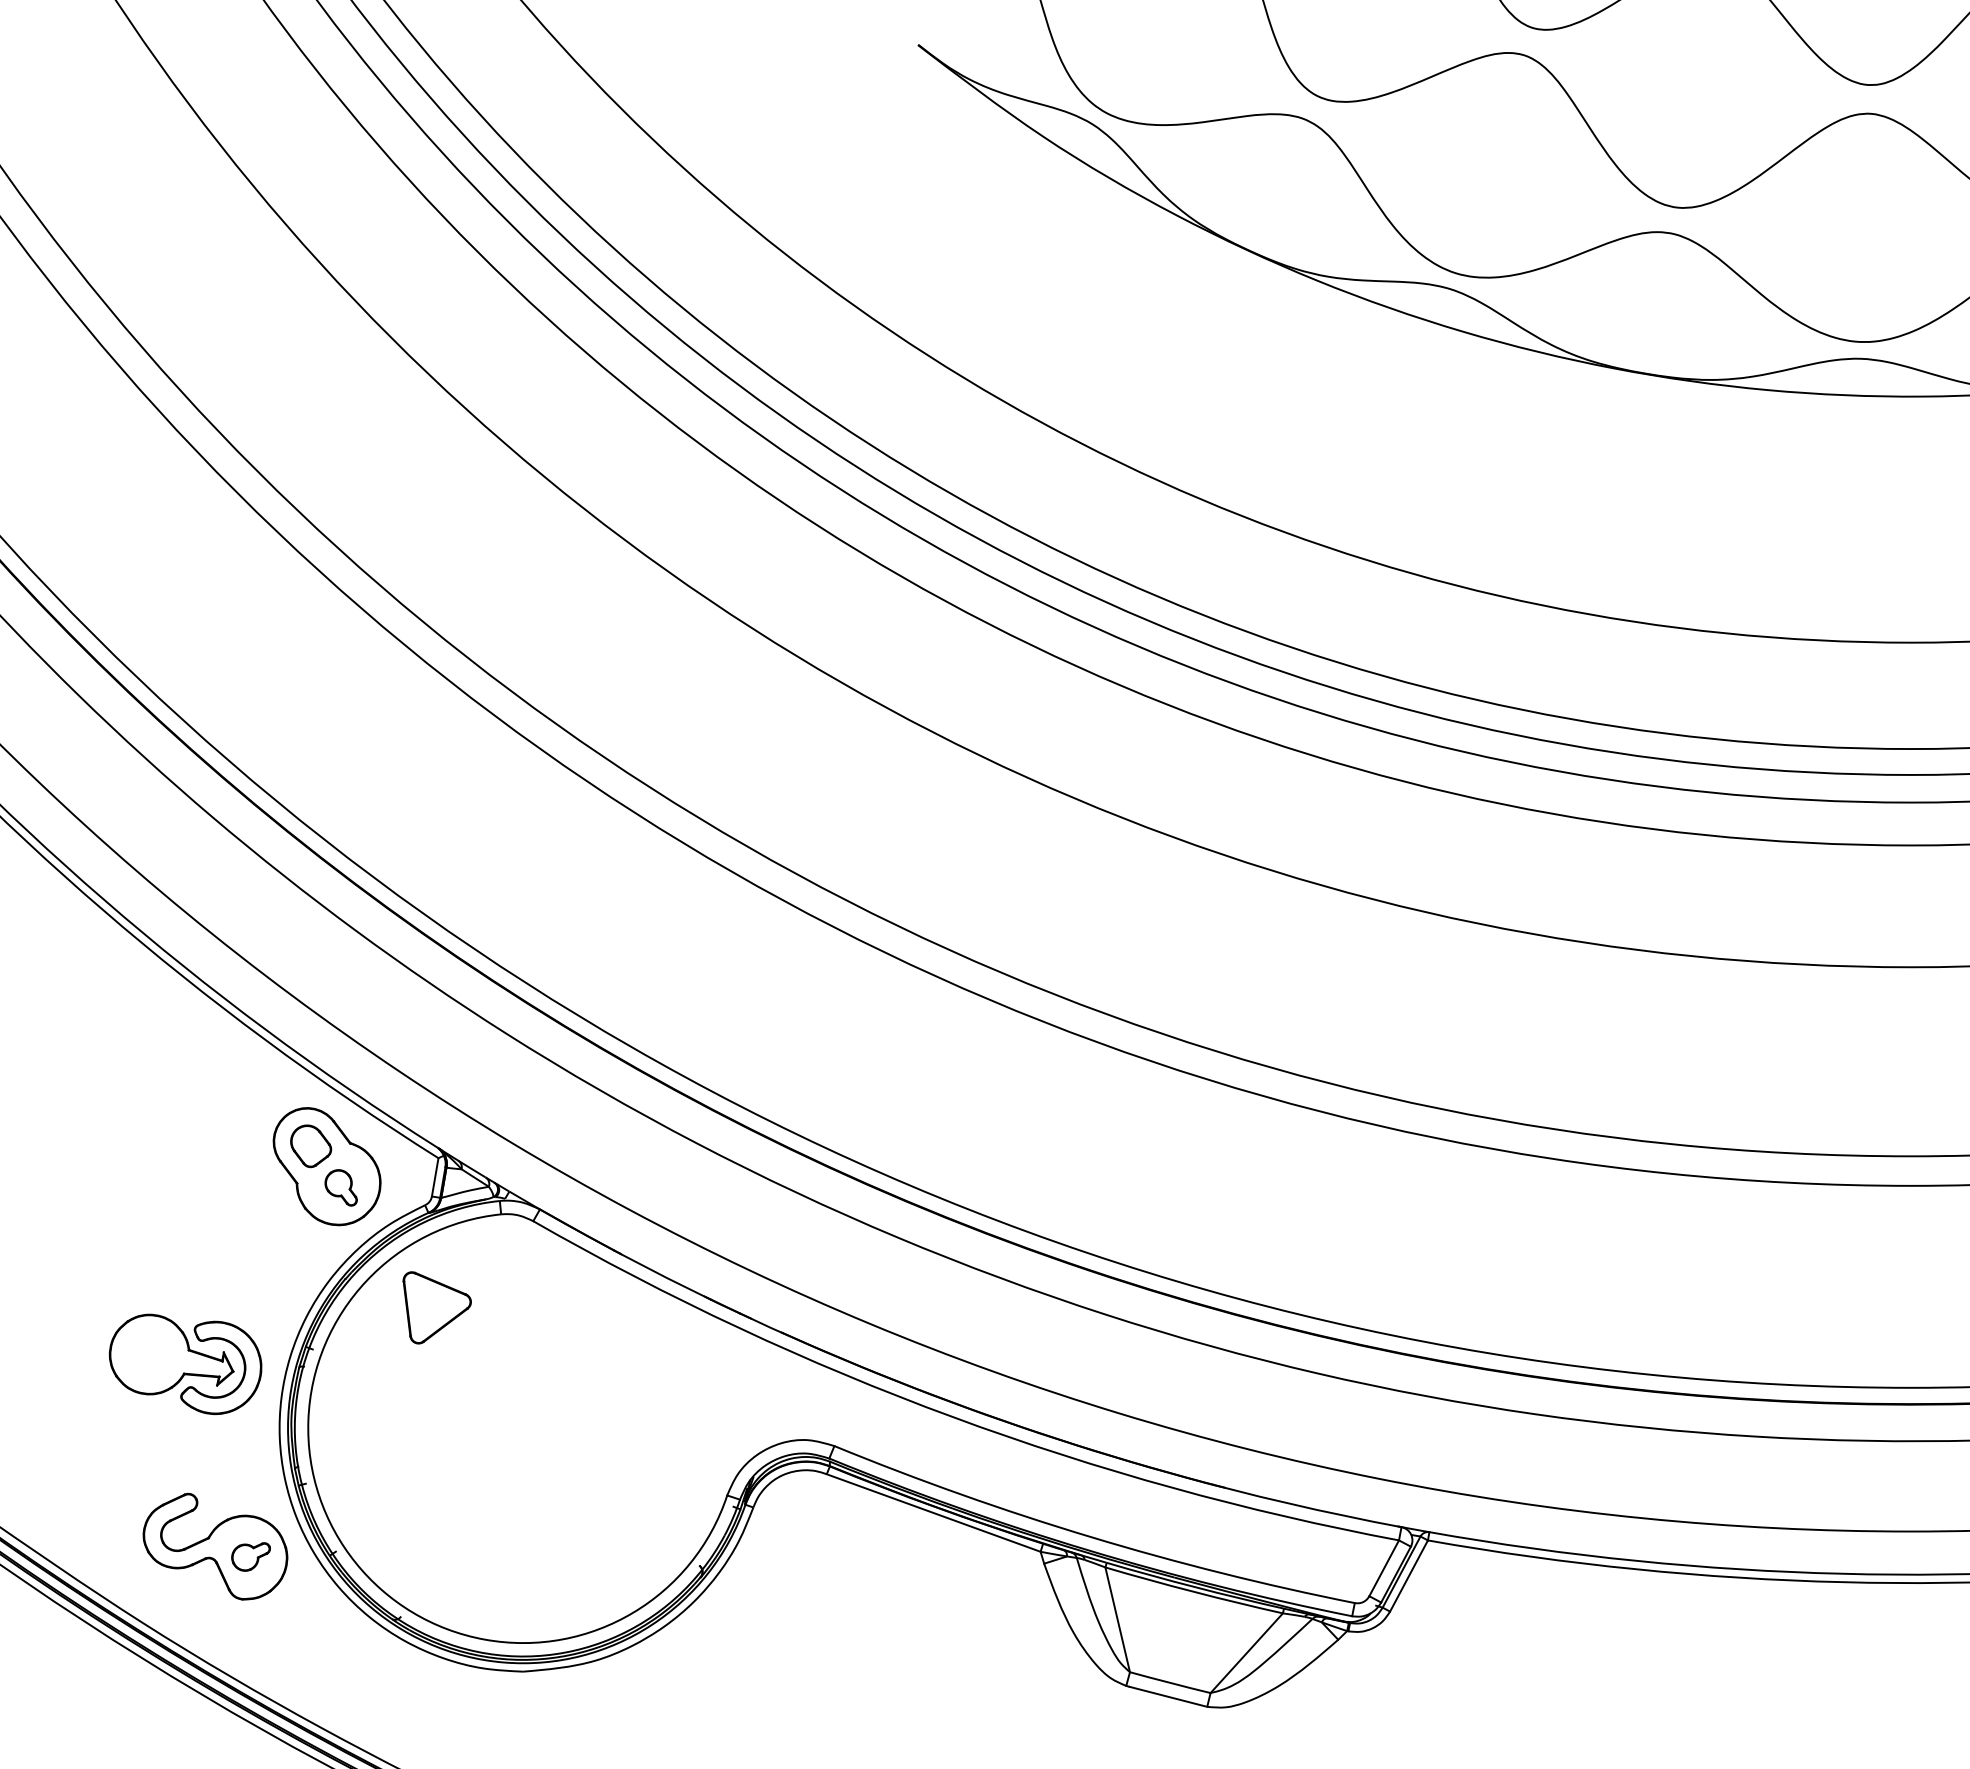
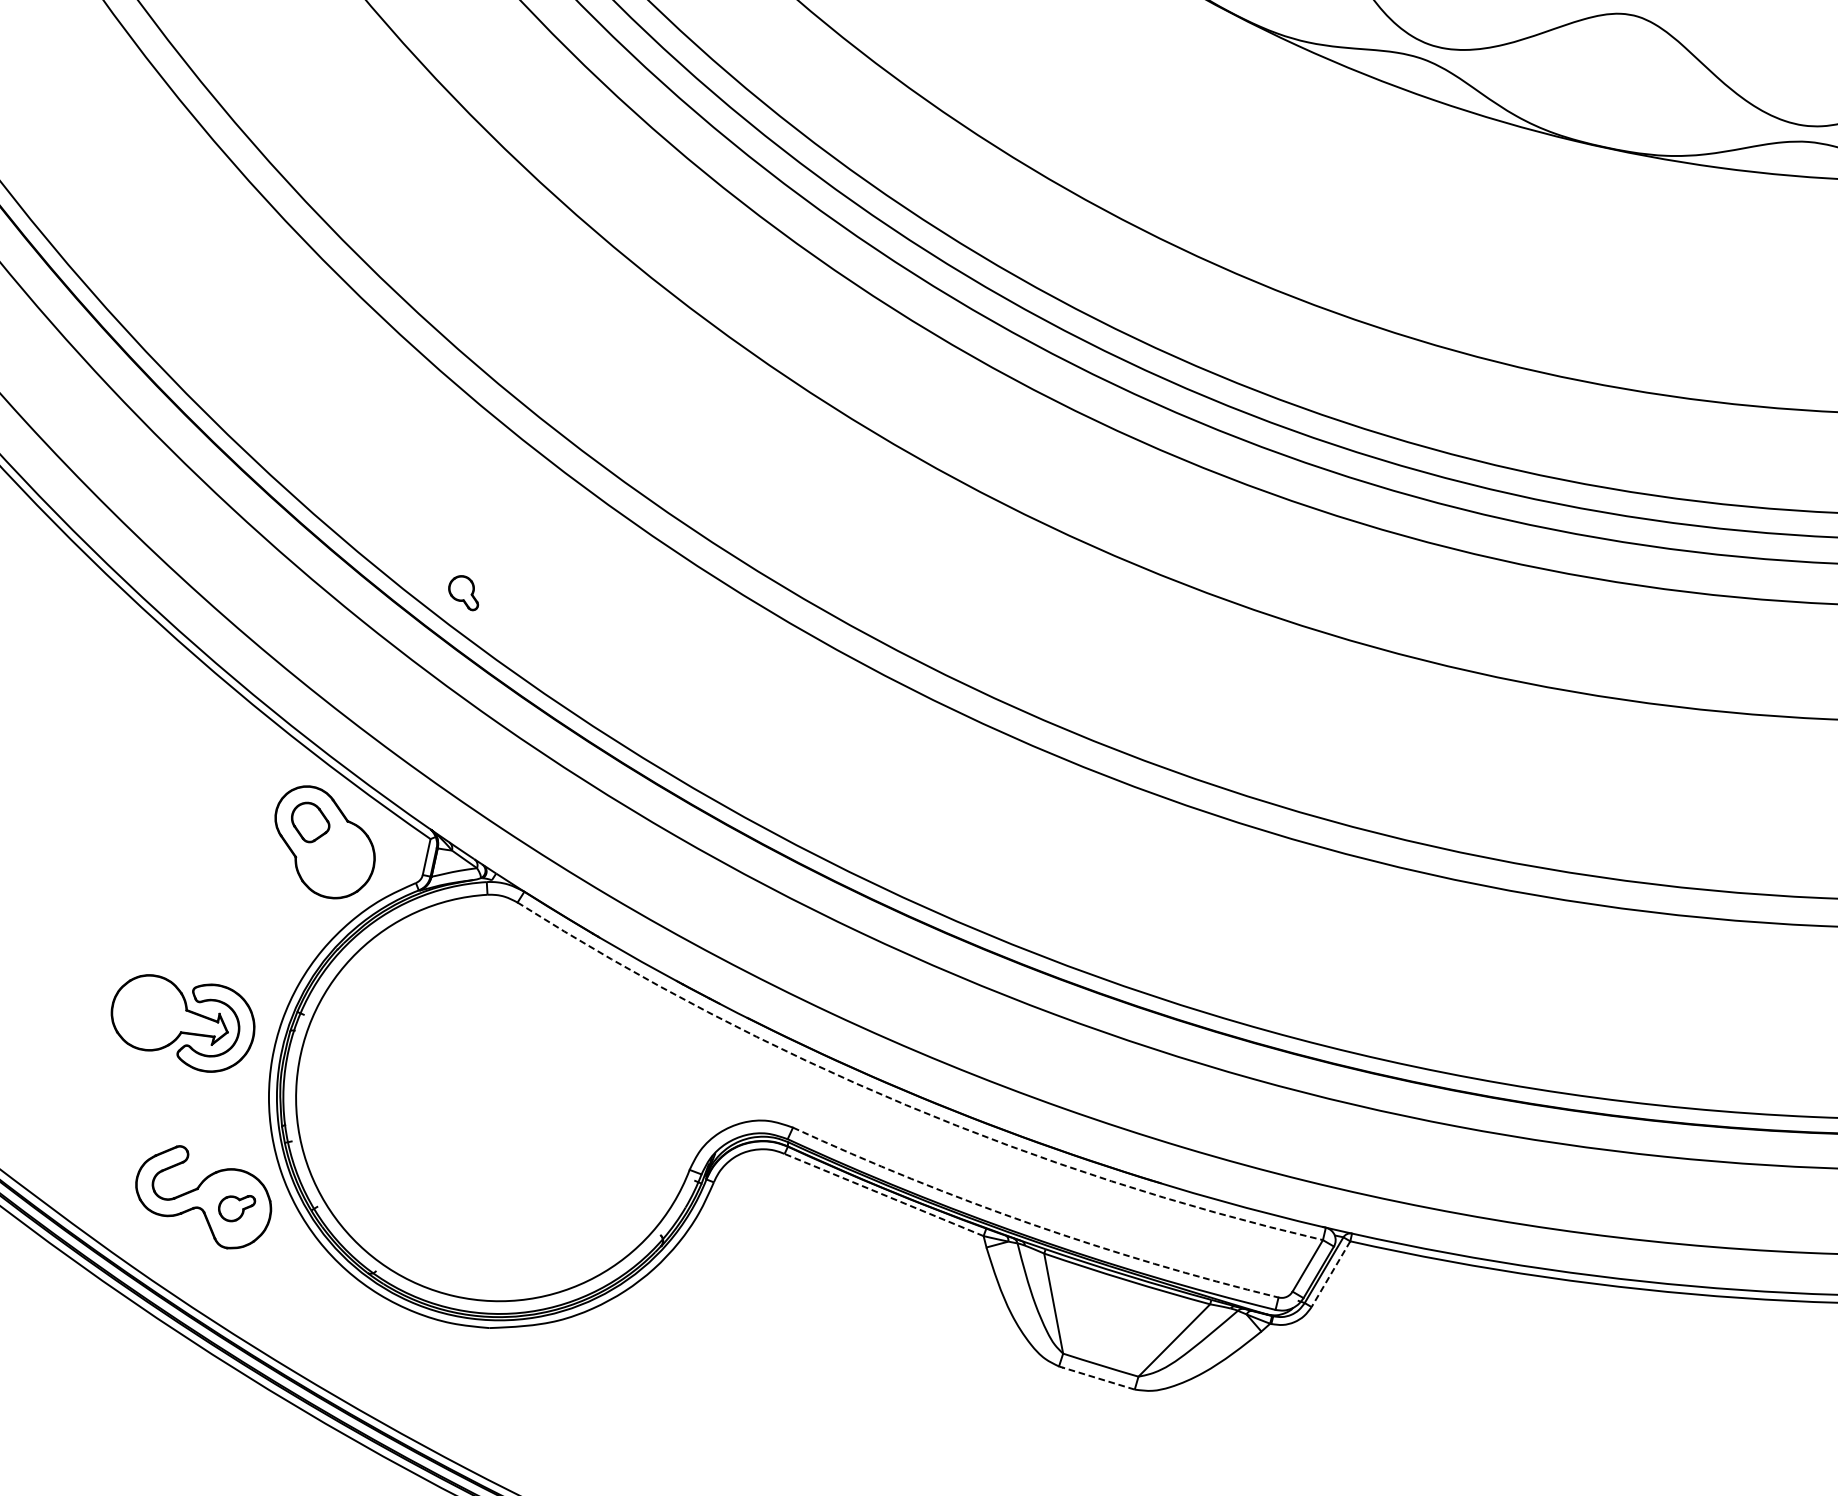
part: (340, 1187) -> (463, 592), moved
part: (436, 1307) -> (422, 980), removed
arc: (952, 1417) -> (905, 1105), solid -> dashed
line: (933, 1513) -> (883, 1195), solid -> dashed
arc: (1090, 1537) -> (1031, 1224), solid -> dashed
line: (1408, 1576) -> (1330, 1274), solid -> dashed
line: (1167, 1696) -> (1097, 1378), solid -> dashed

